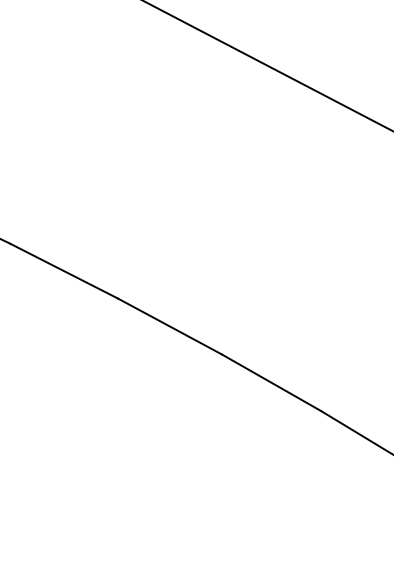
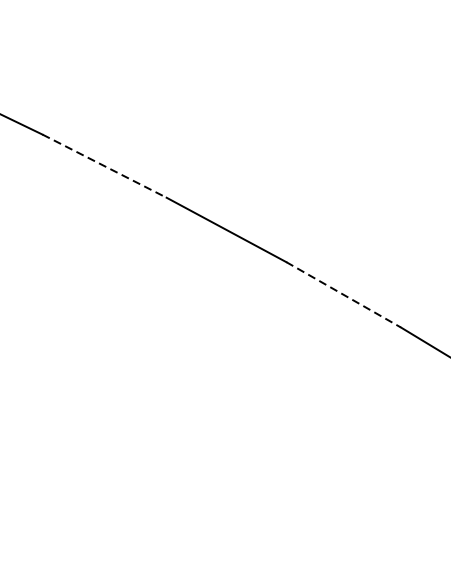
line: (64, 271) -> (105, 166), solid -> dashed
line: (271, 382) -> (343, 294), solid -> dashed

